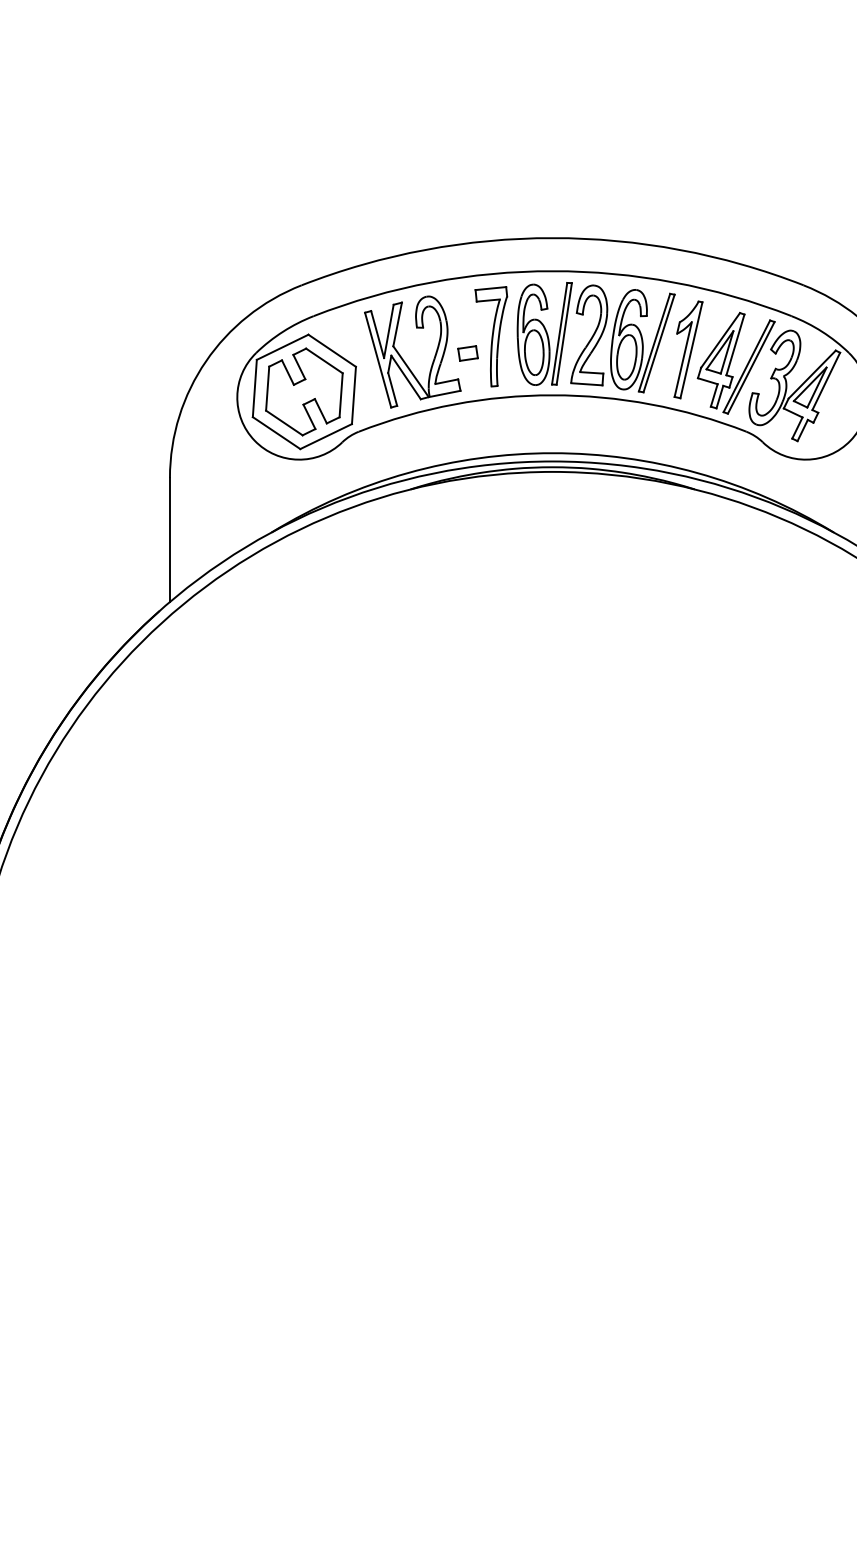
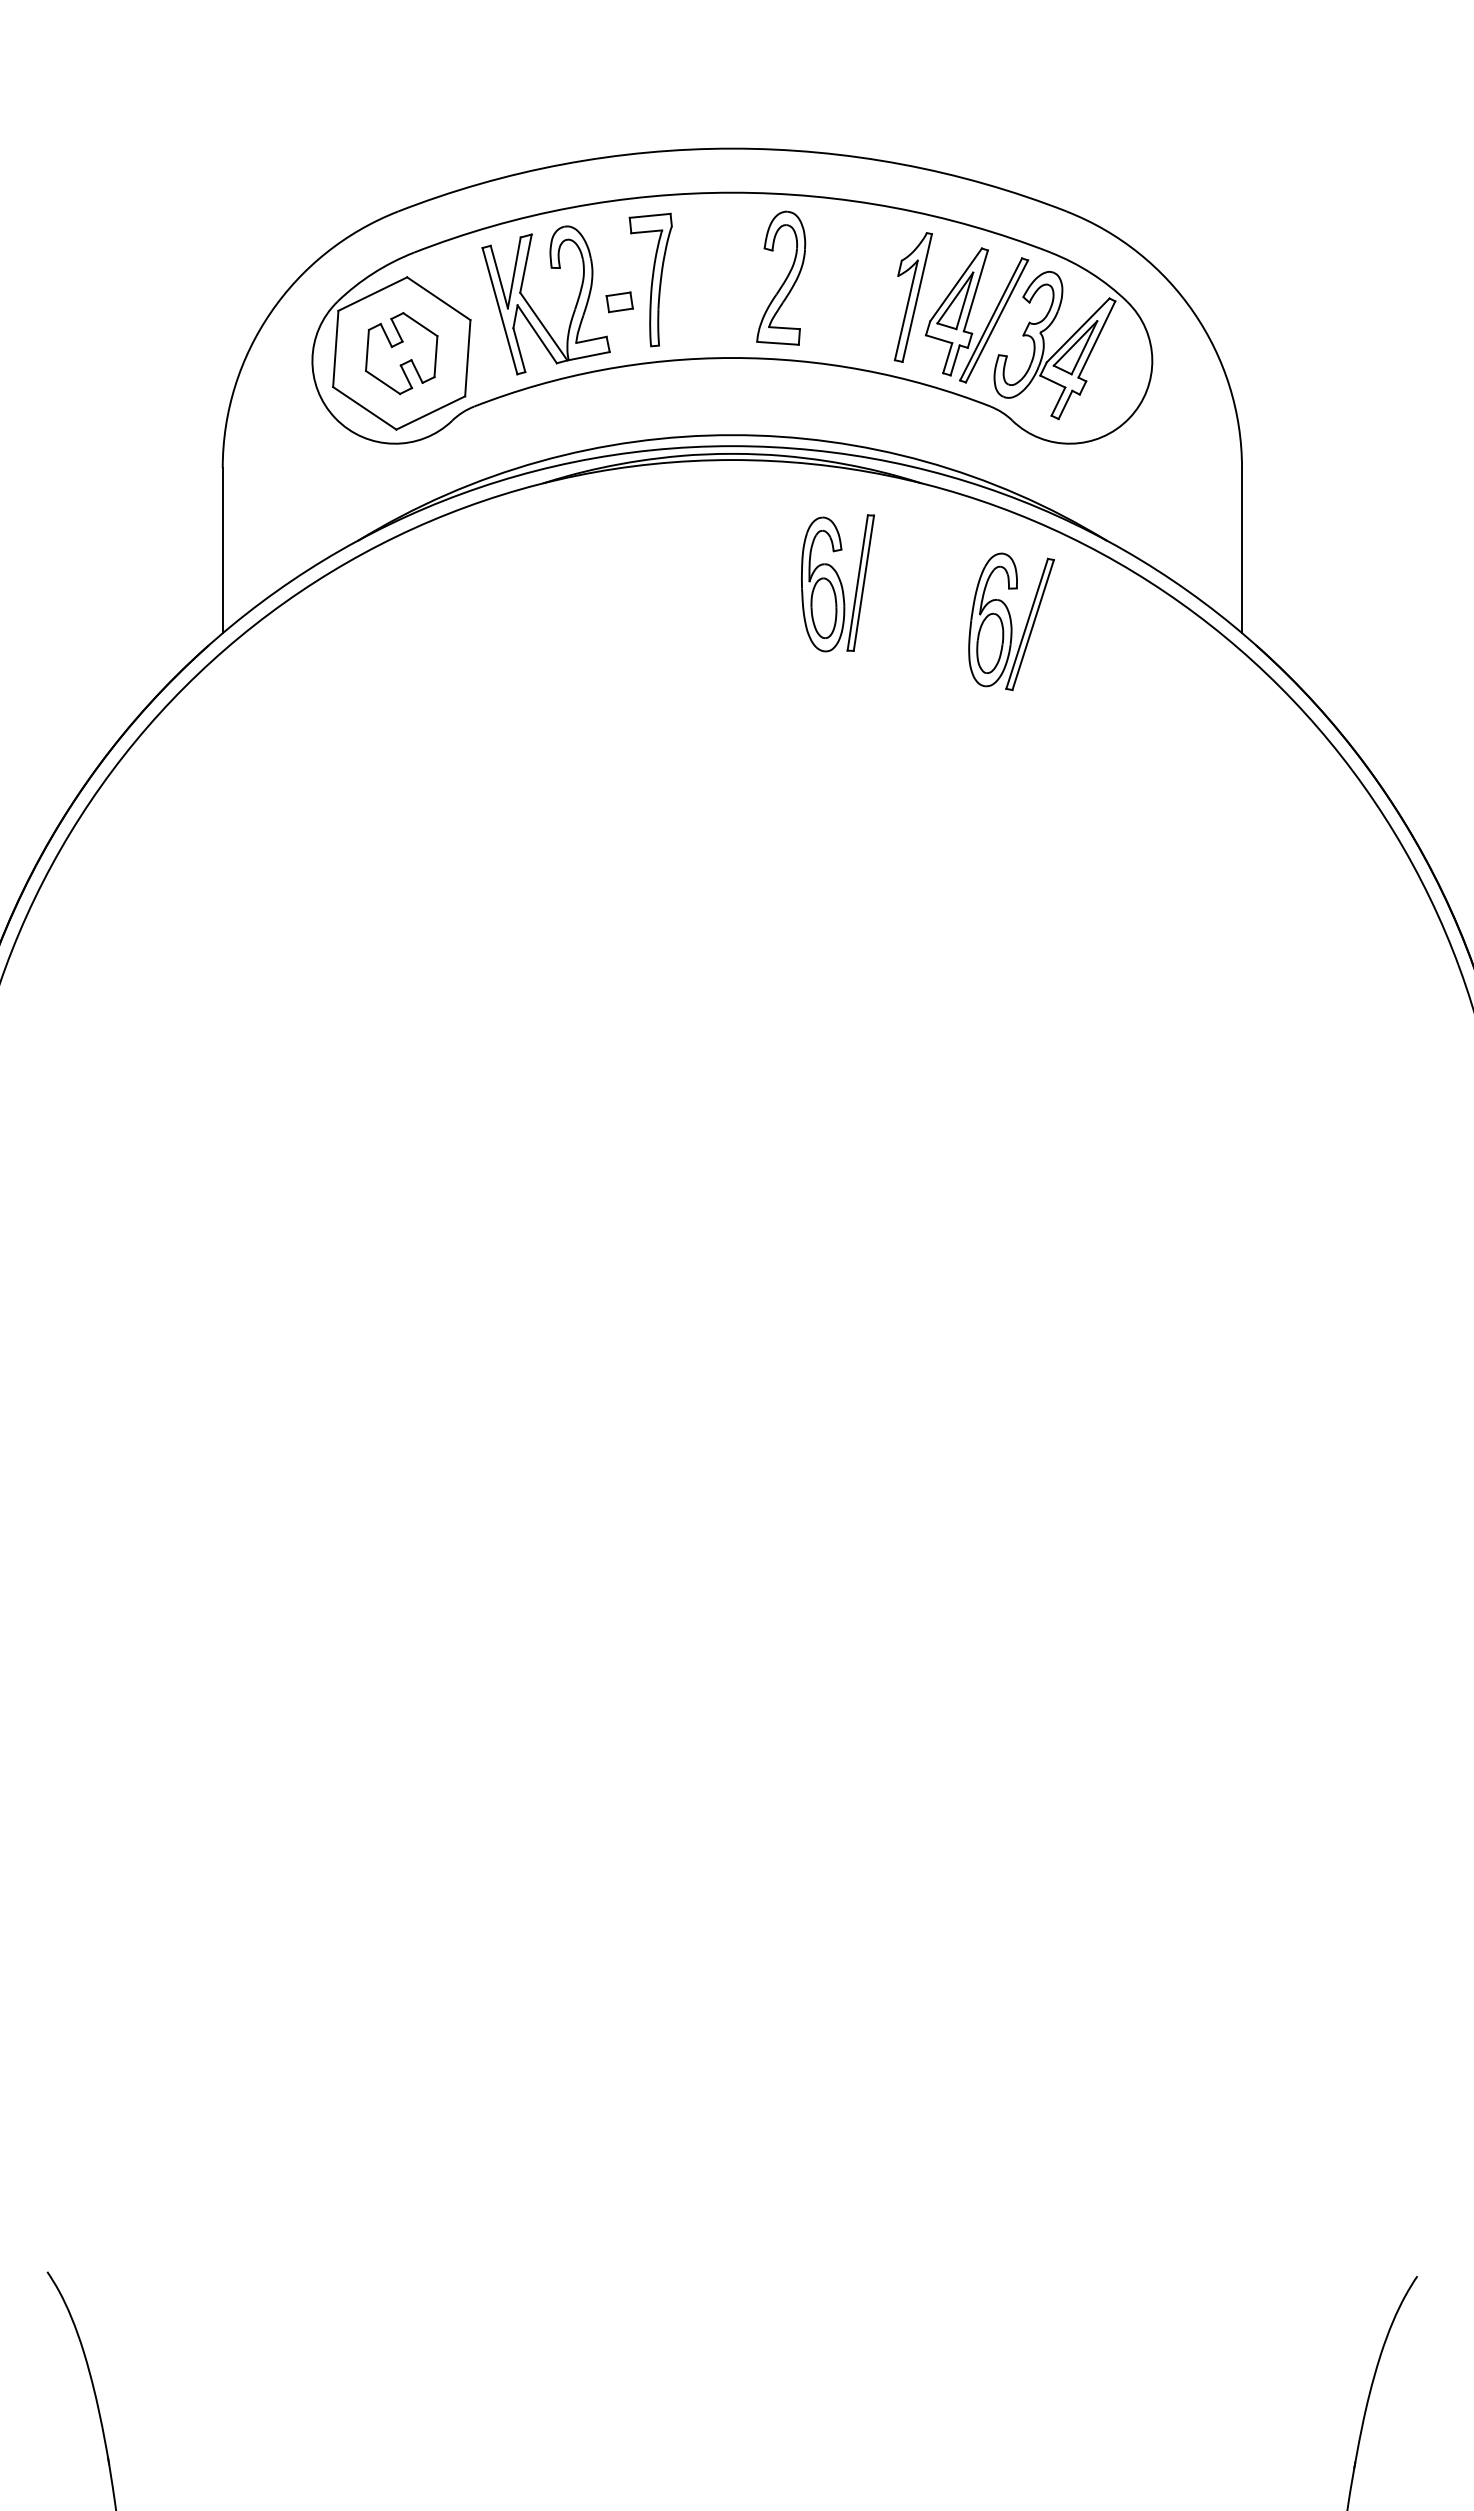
part: (544, 334) -> (837, 583), moved
part: (642, 340) -> (1011, 621), moved
part: (304, 391) -> (401, 353), size x0.7

